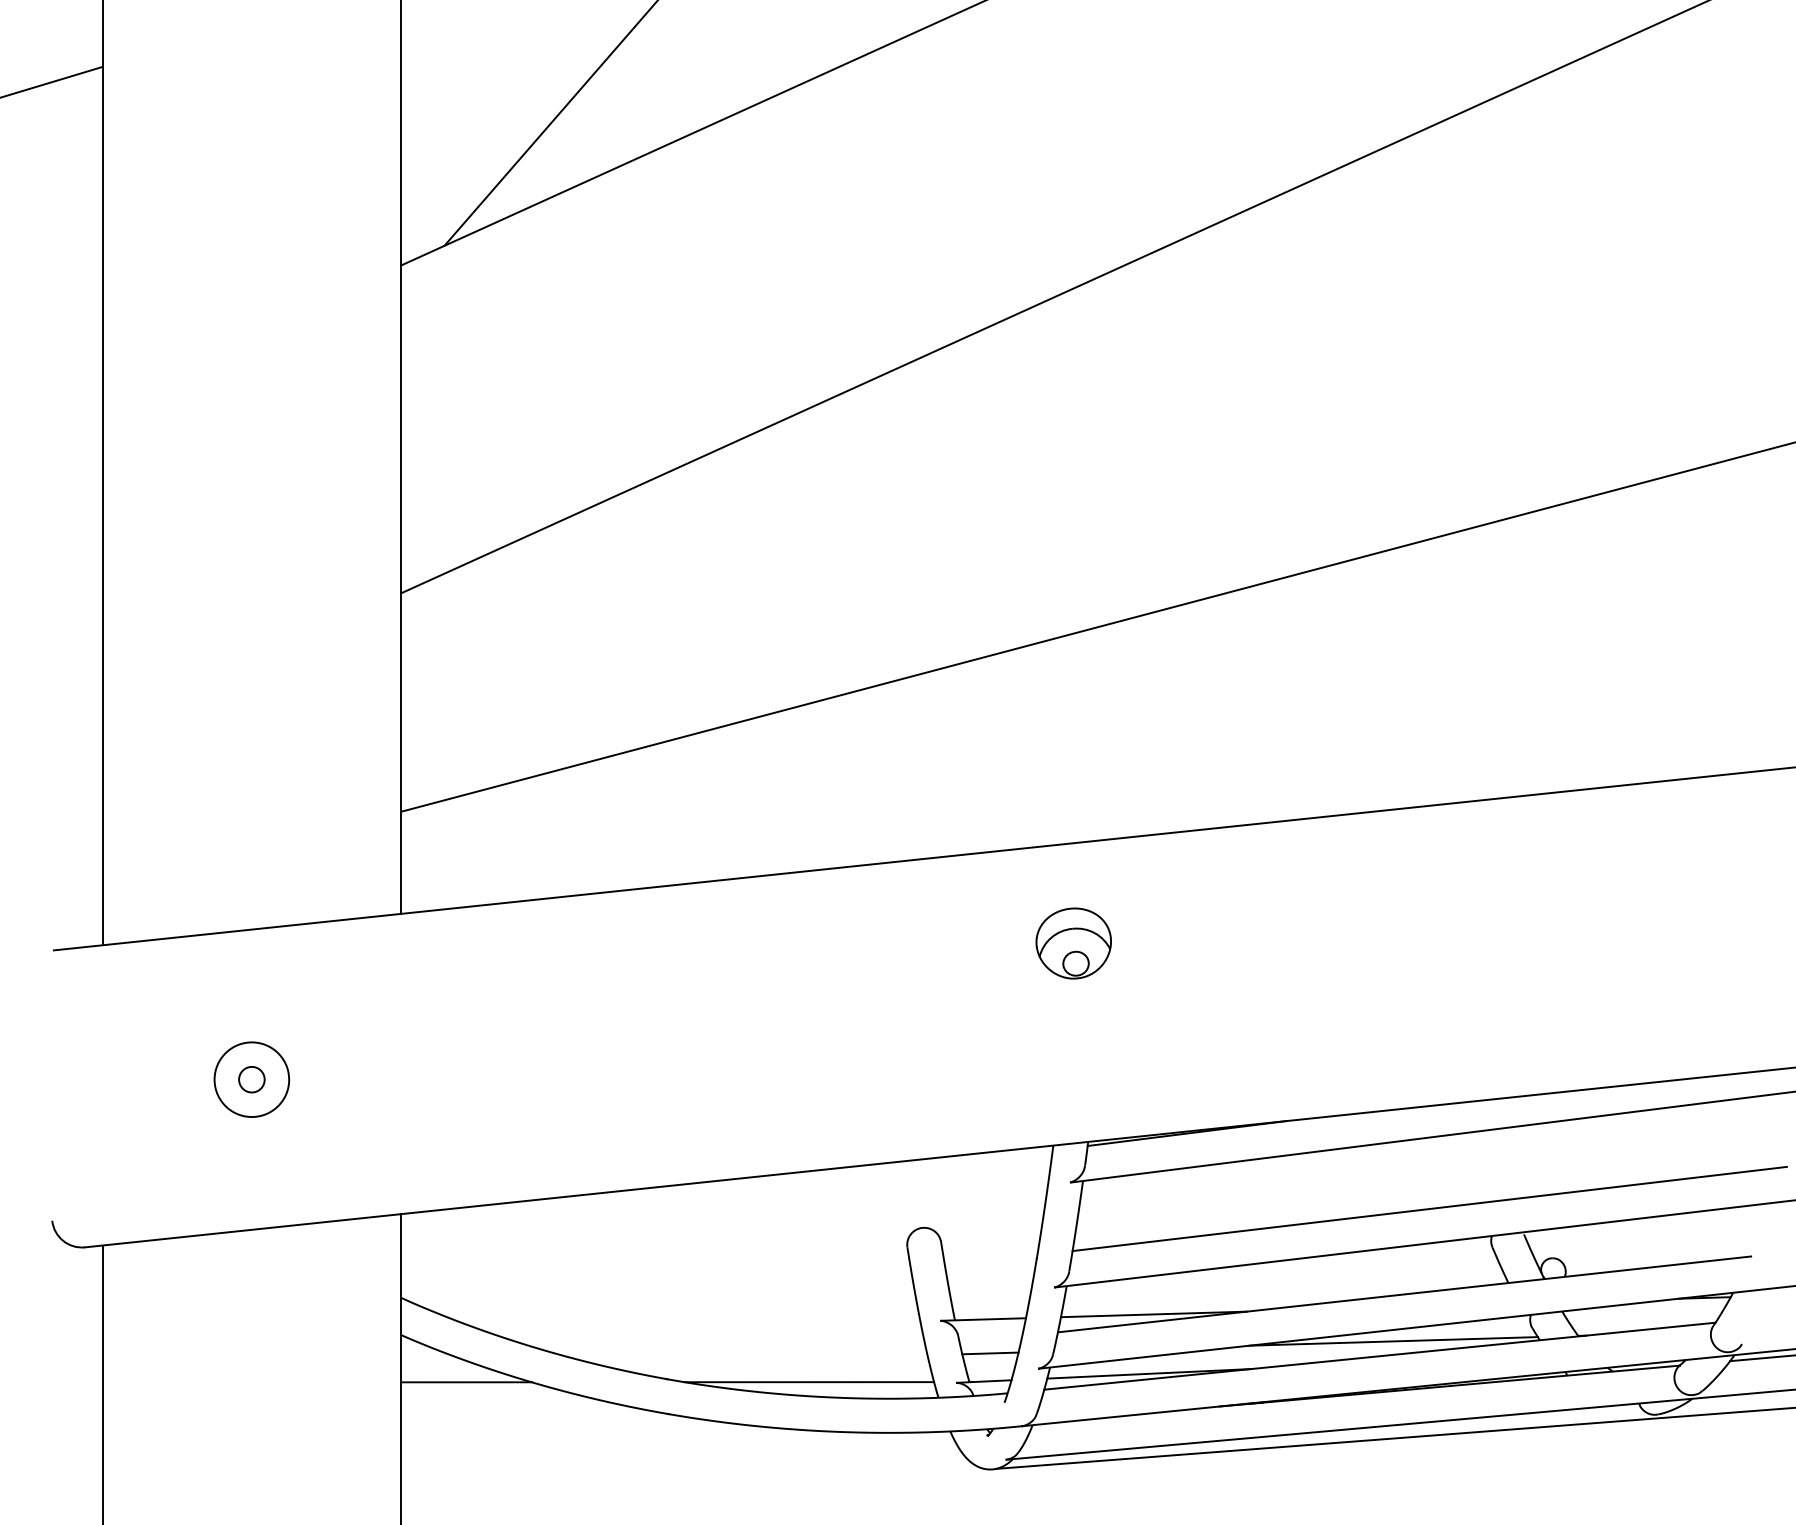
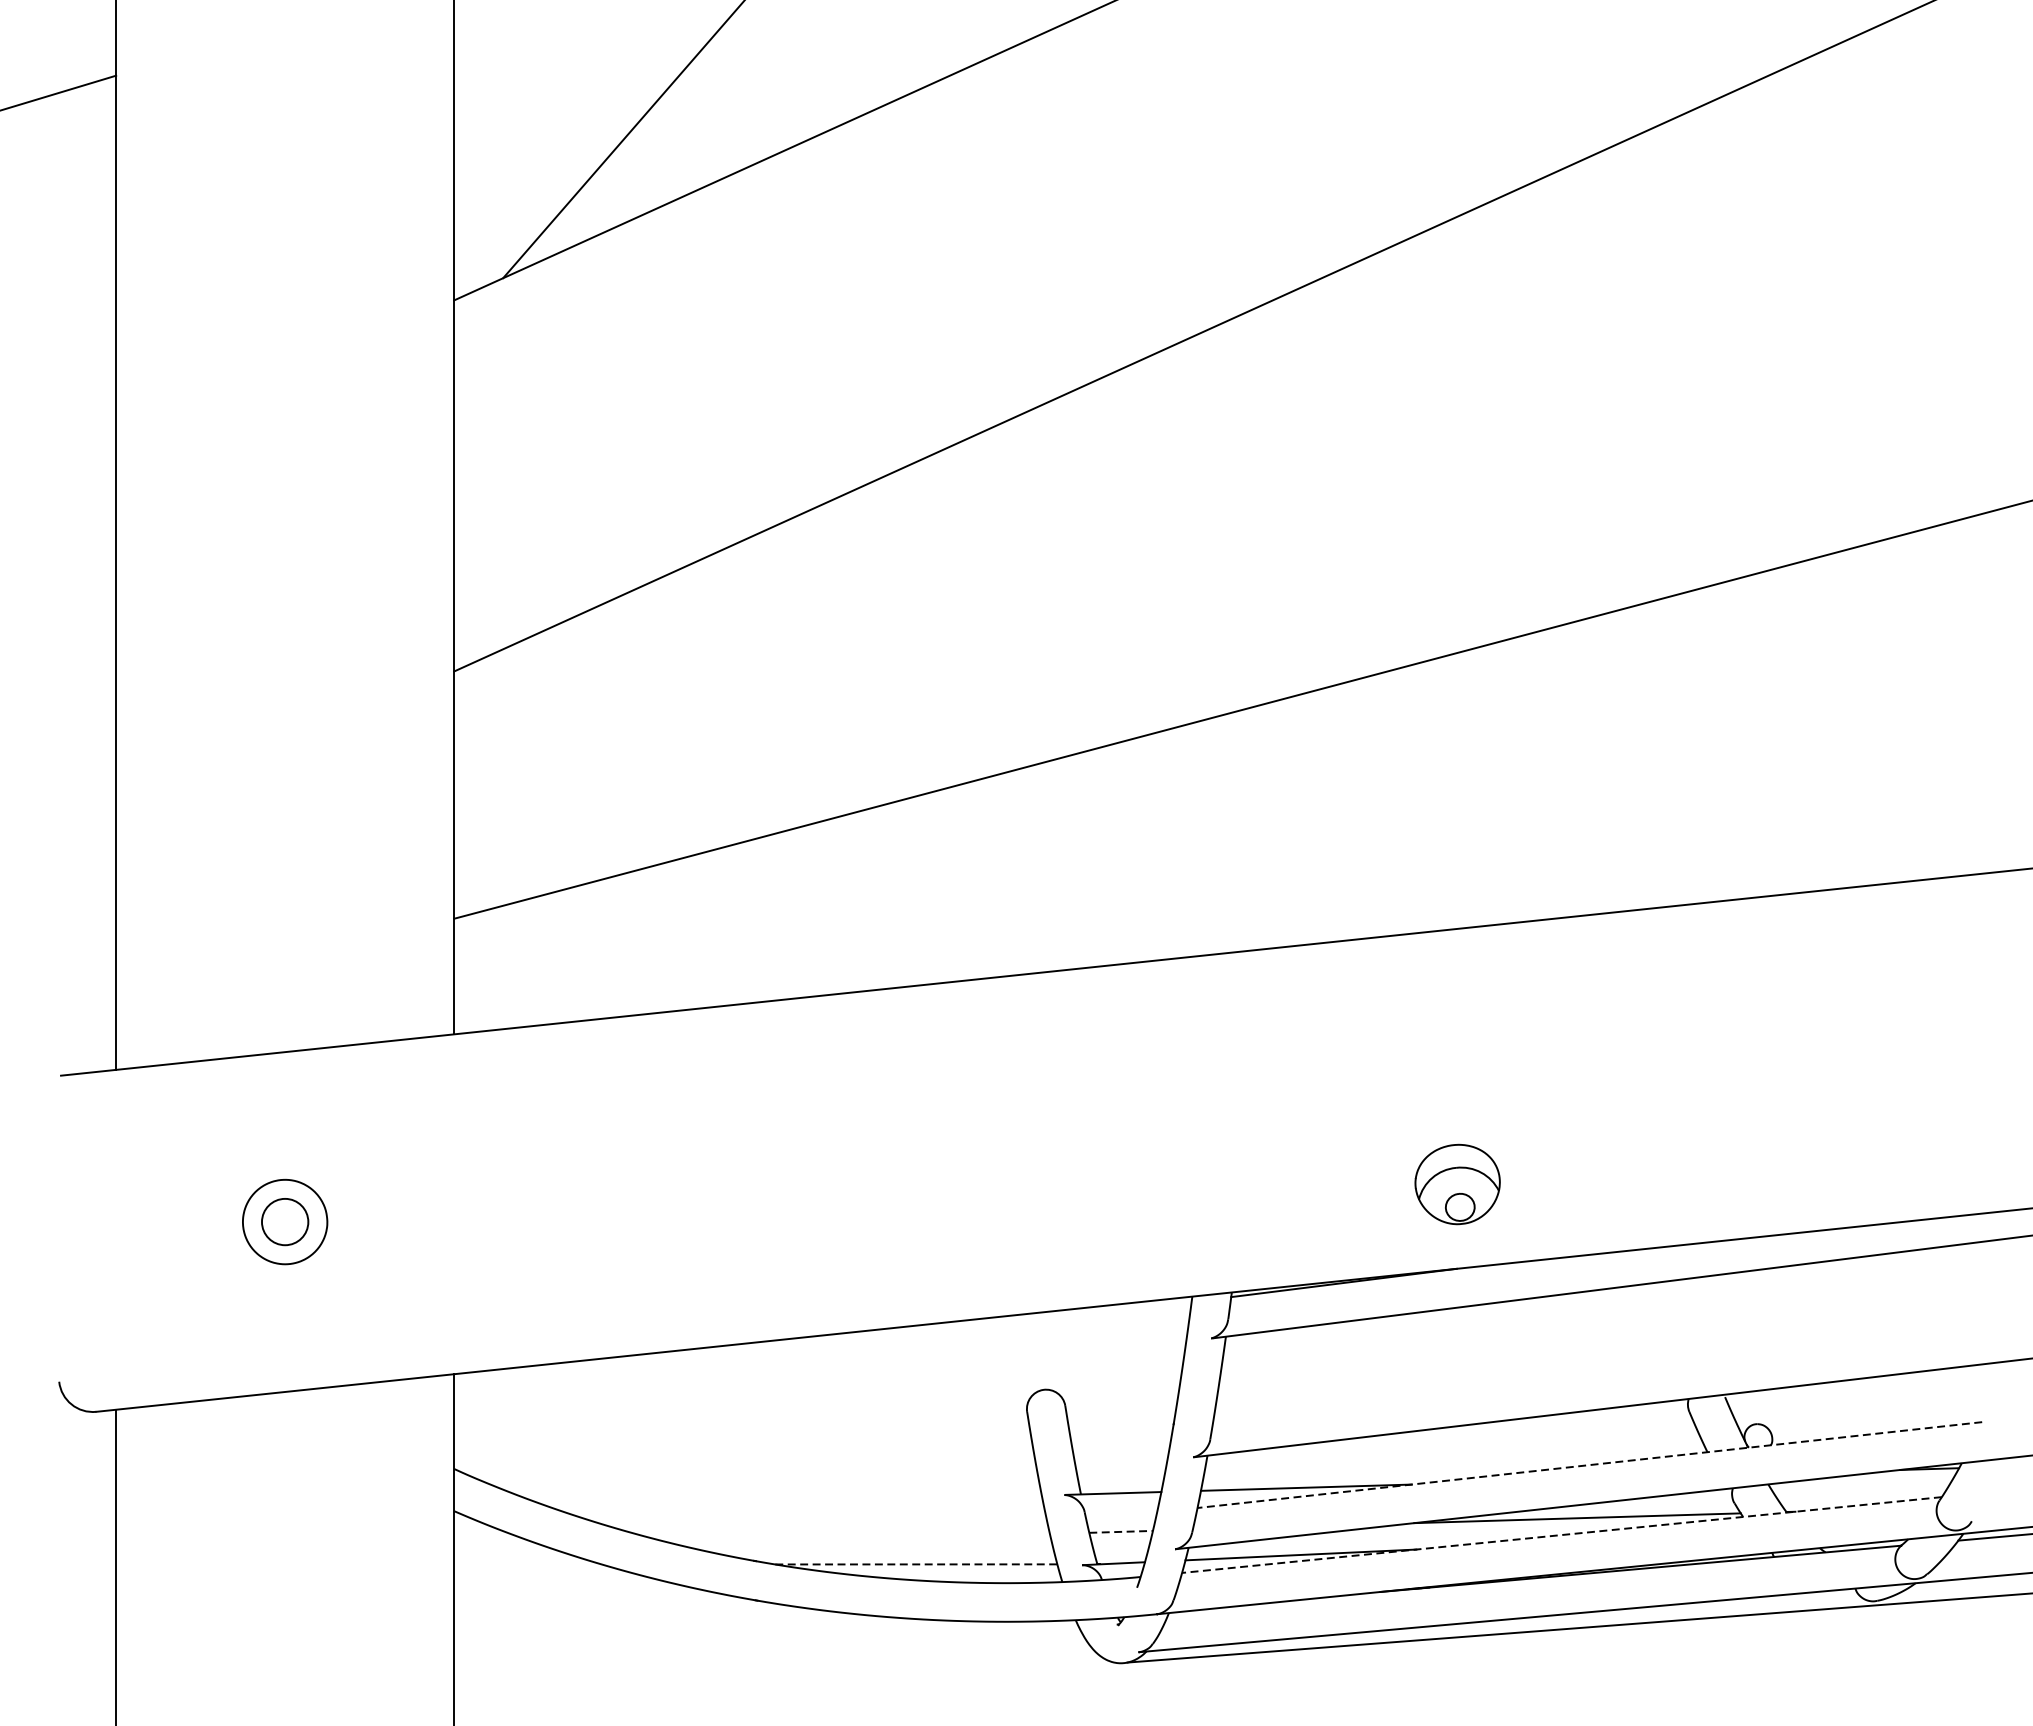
part: (1073, 943) -> (1457, 1184), moved
circle: (251, 1079) -> (284, 1221), size x1.6
line: (1429, 1208) -> (1618, 1367), removed
line: (1404, 1294) -> (1589, 1465), solid -> dashed
line: (990, 1353) -> (1121, 1531), solid -> dashed
line: (1379, 1356) -> (1561, 1535), solid -> dashed
line: (466, 1382) -> (528, 1564), removed
line: (809, 1382) -> (916, 1564), solid -> dashed

